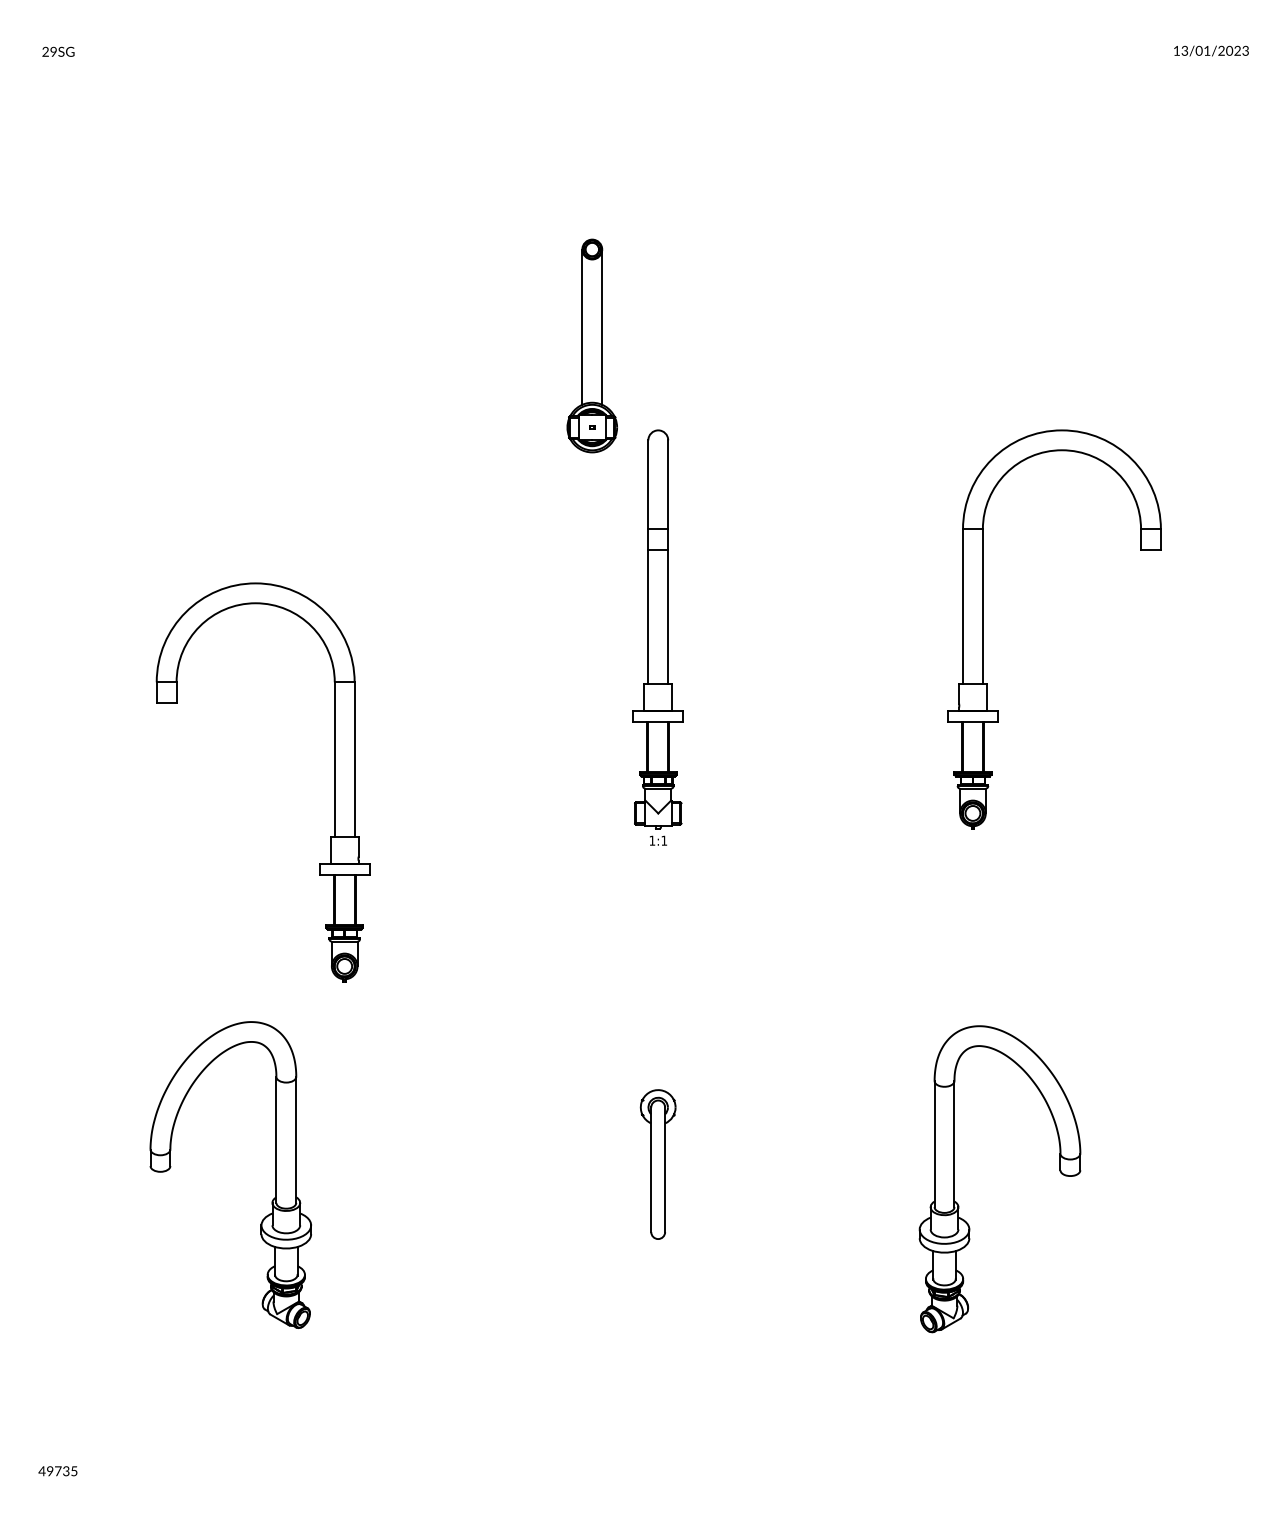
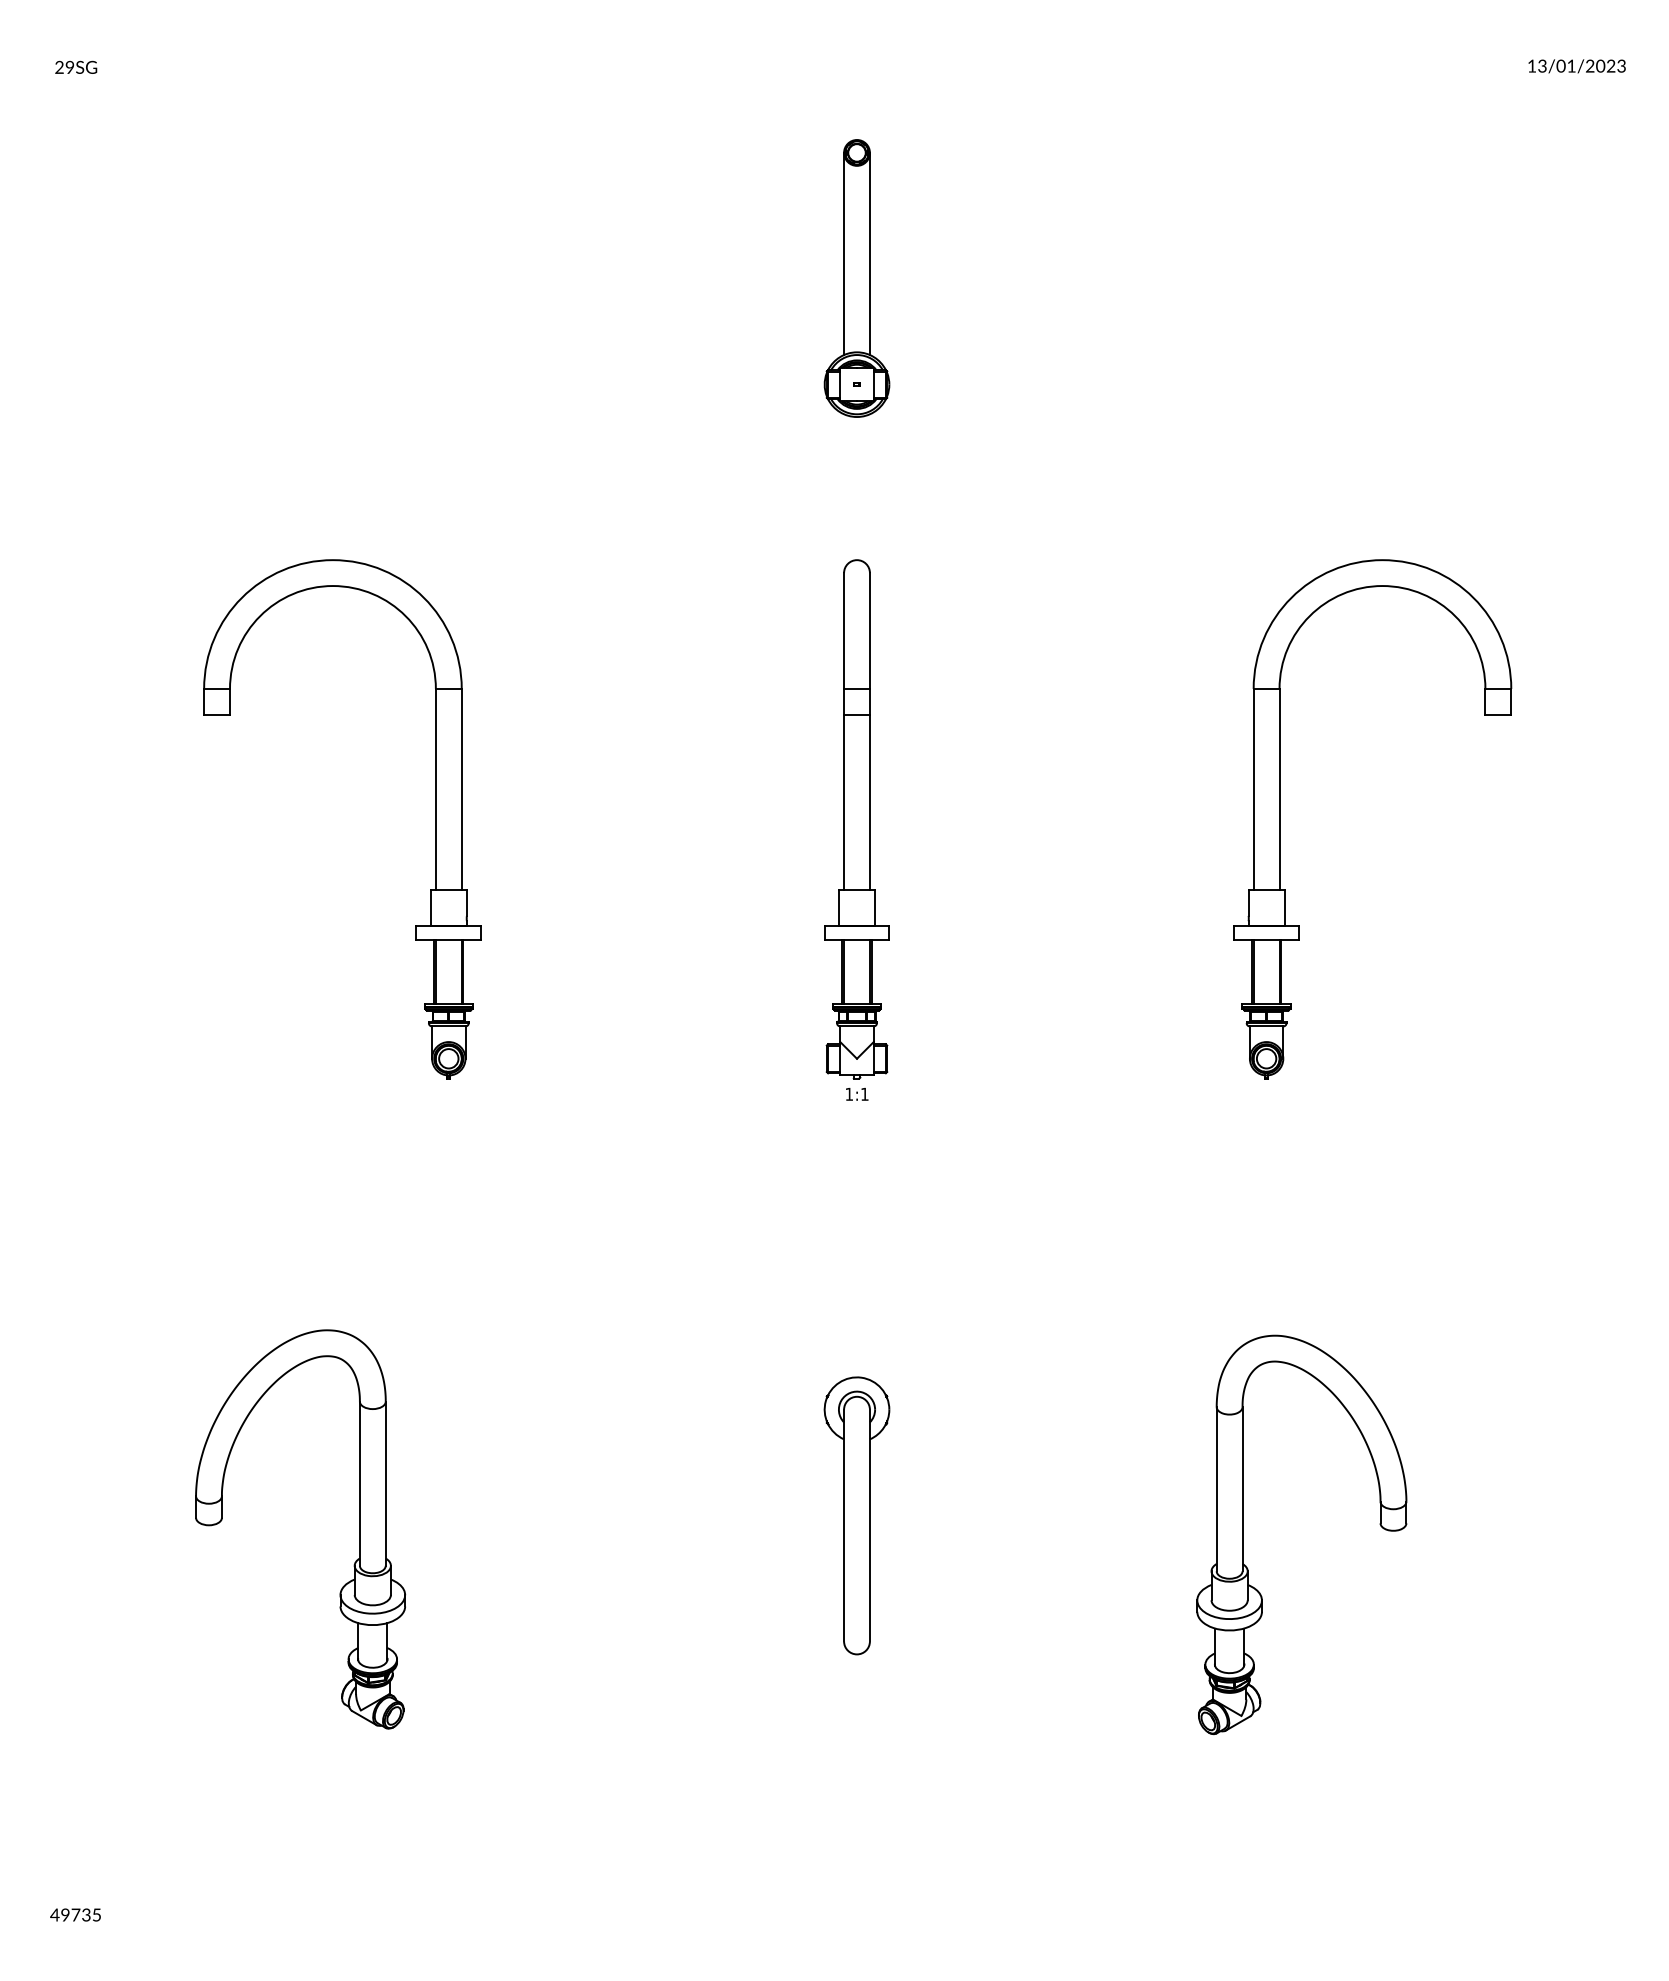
part: (591, 345) -> (855, 277), moved
part: (334, 782) -> (435, 819), moved
part: (657, 1164) -> (855, 1515), size x1.43

